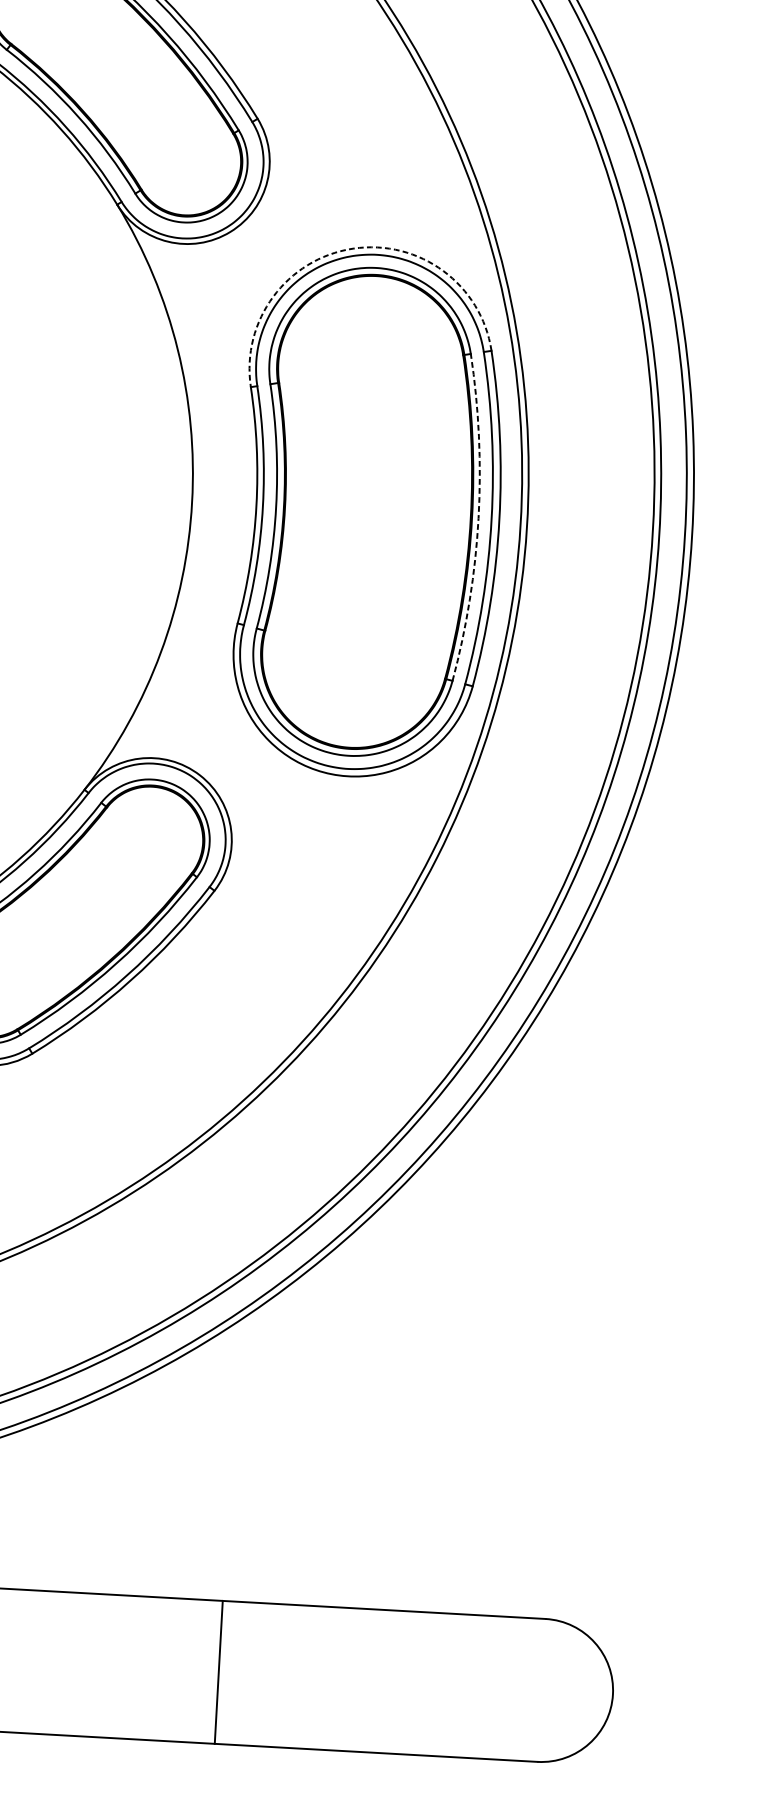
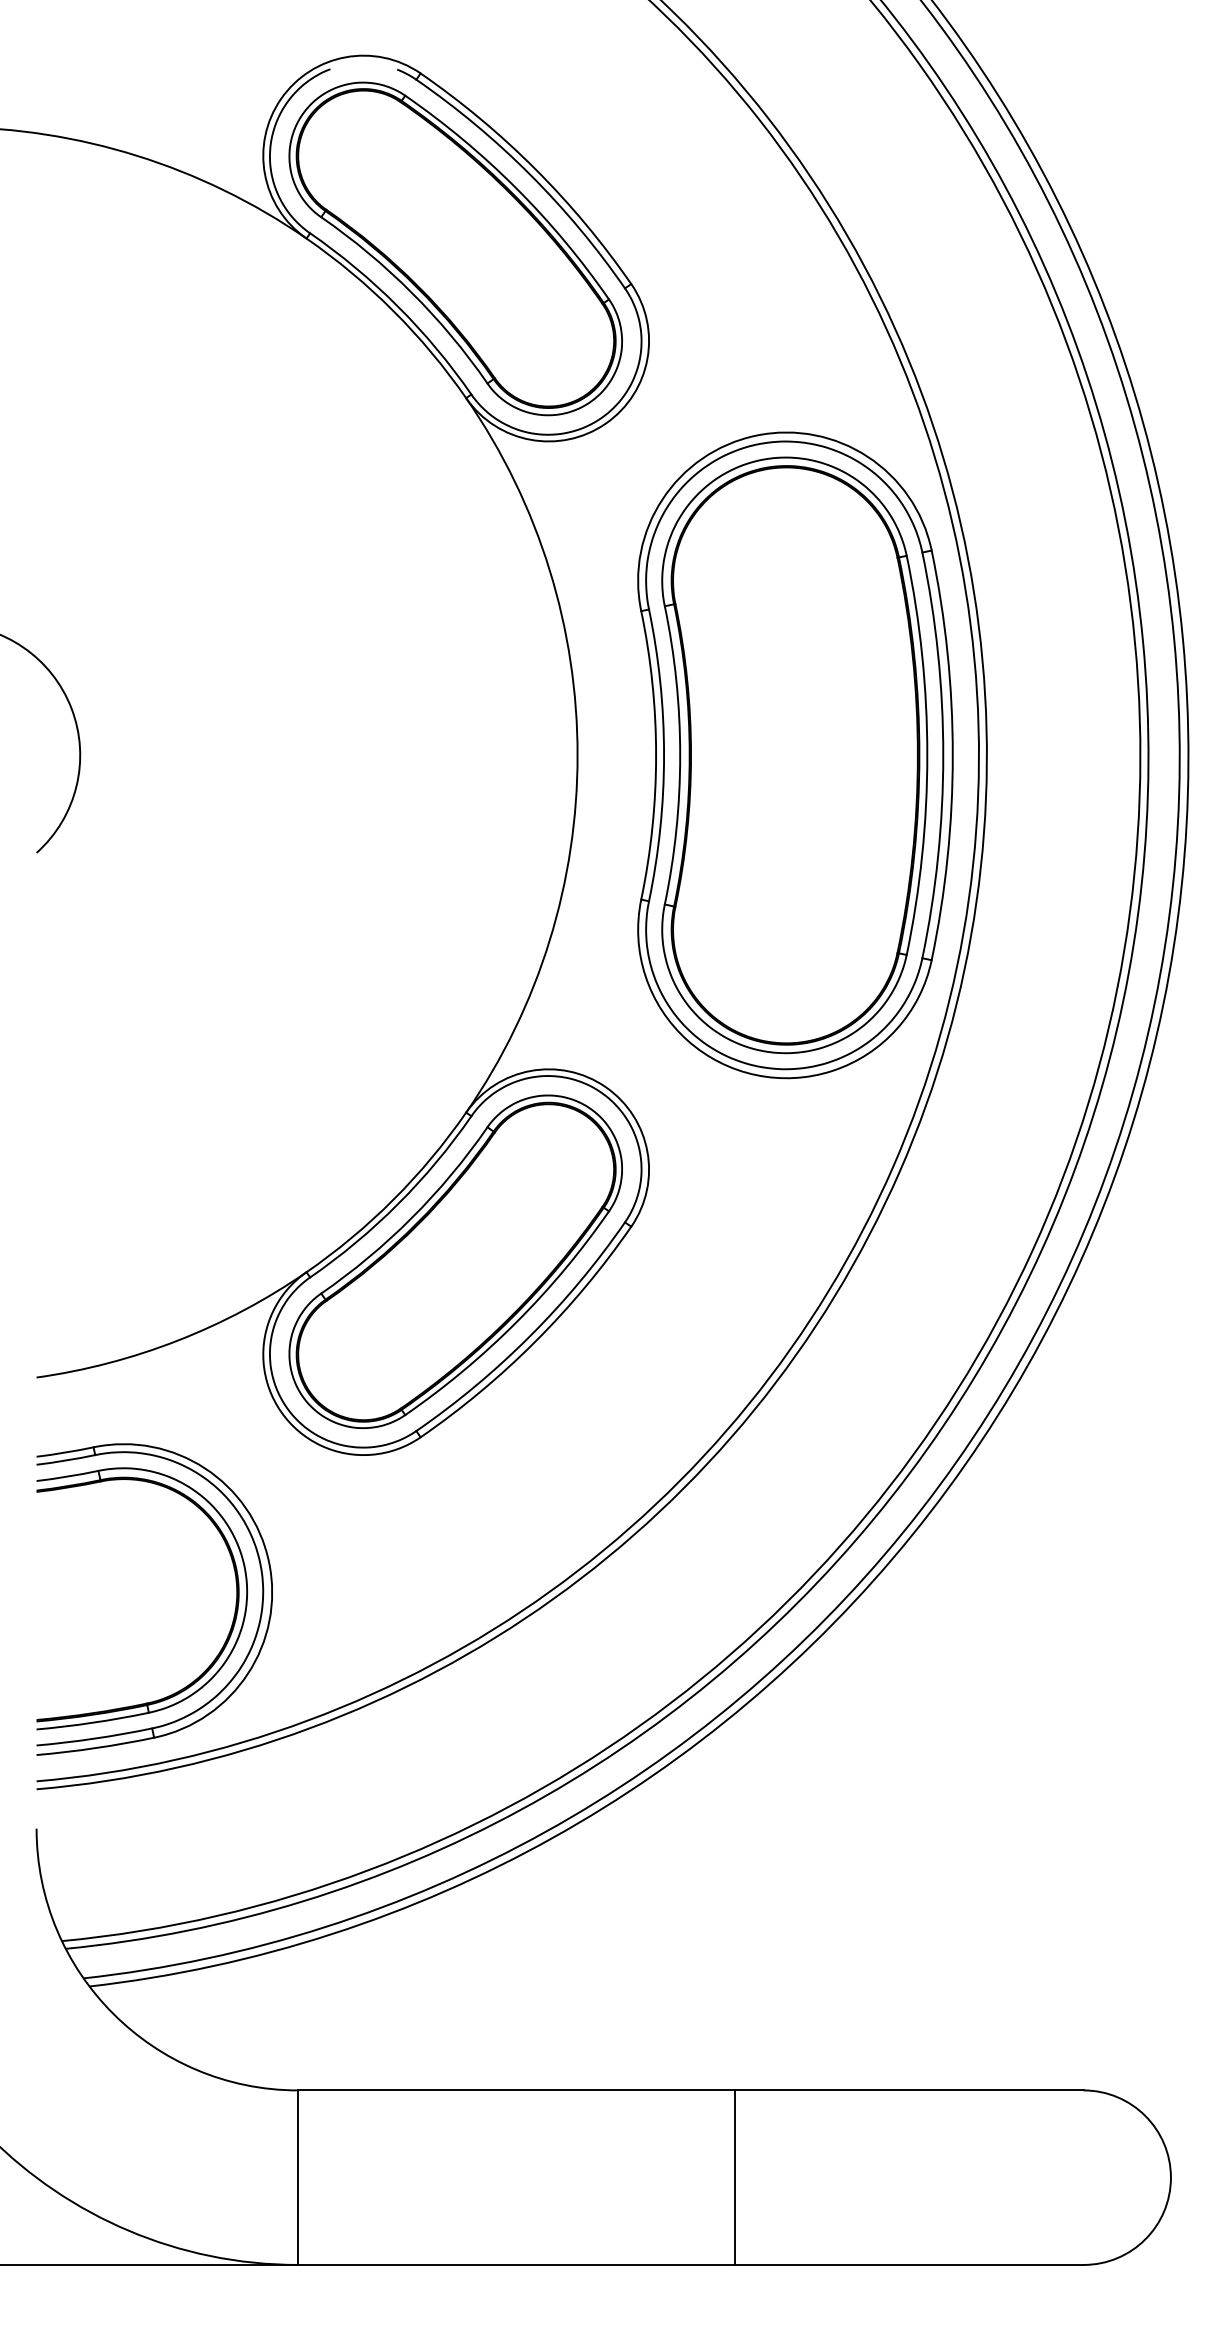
arc: (353, 248) -> (756, 435), dashed -> solid
arc: (478, 518) -> (927, 755), dashed -> solid
line: (218, 1672) -> (734, 2177), moved

